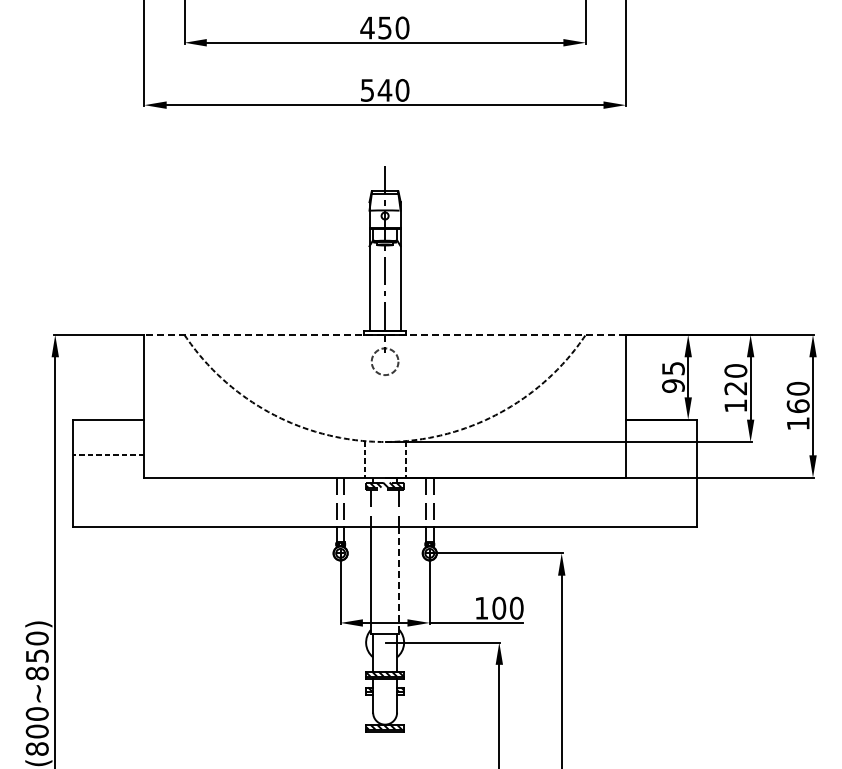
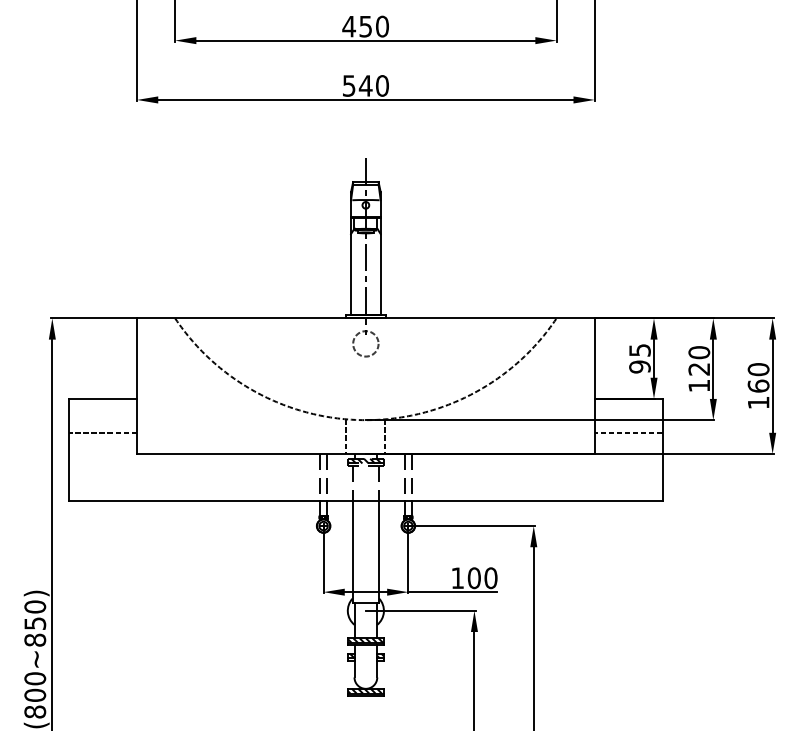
line: (385, 335) -> (366, 318), dashed -> solid
line: (661, 455) -> (628, 432), added
line: (399, 580) -> (379, 551), dashed -> solid

